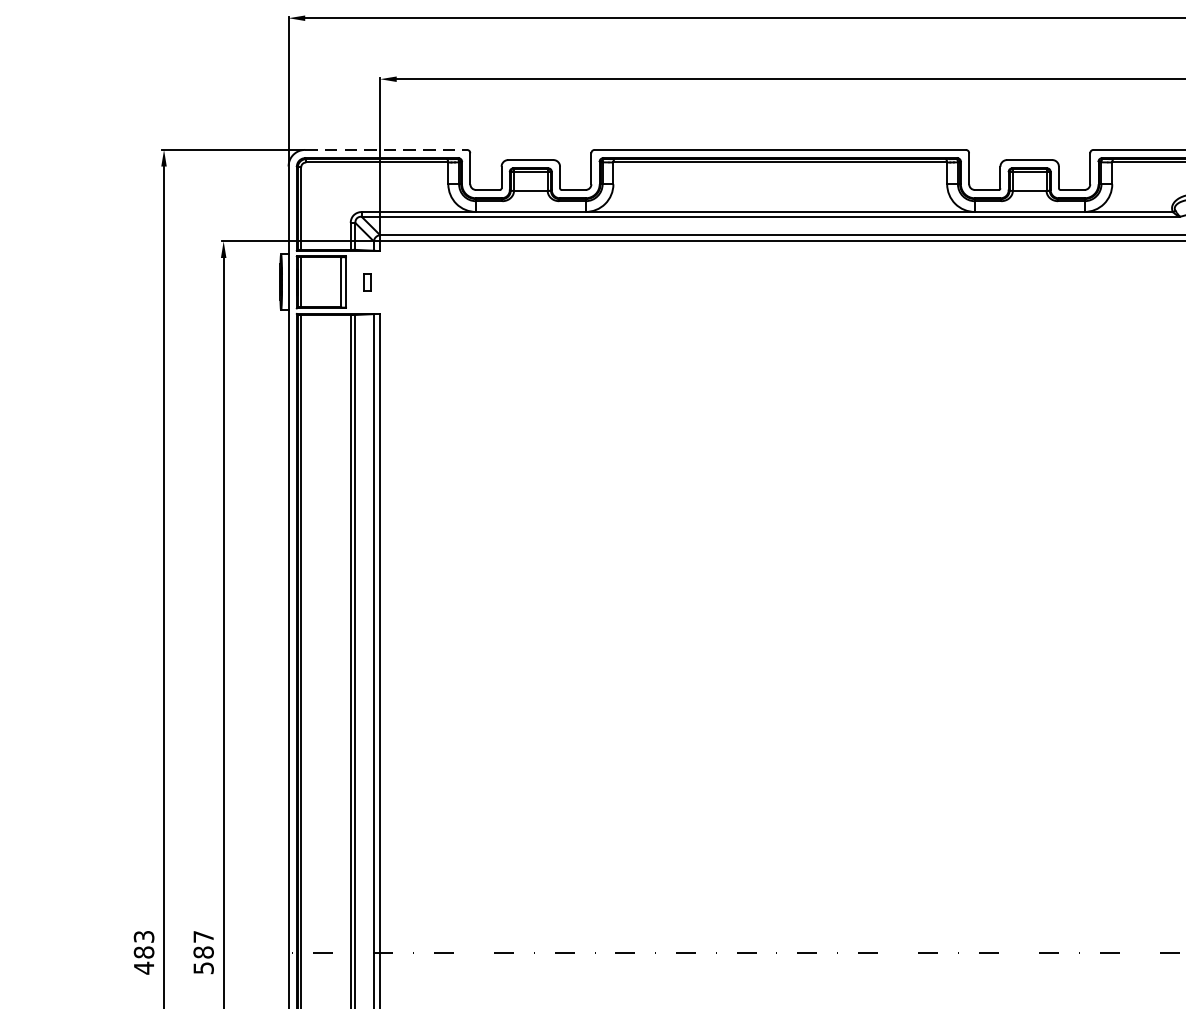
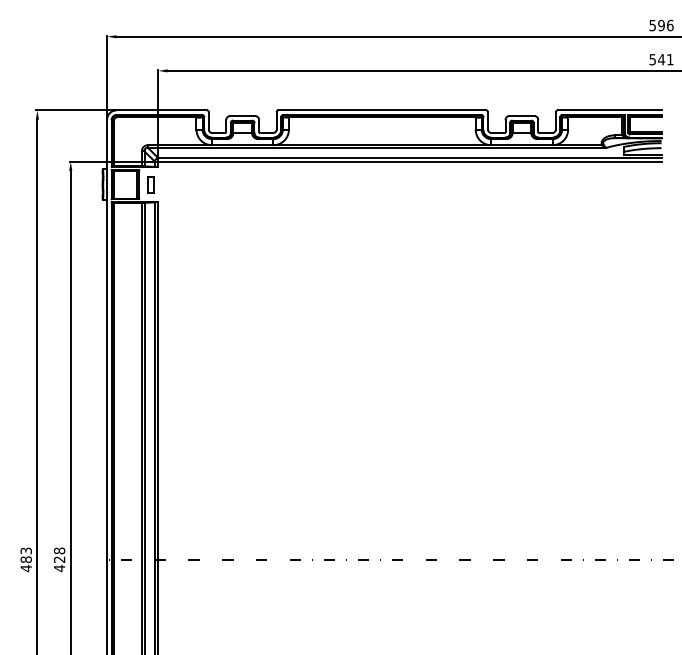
line: (387, 149) -> (162, 110), dashed -> solid
part: (366, 282) -> (150, 184), size x1.67
text: (203, 952) -> (59, 559), 587 -> 428

